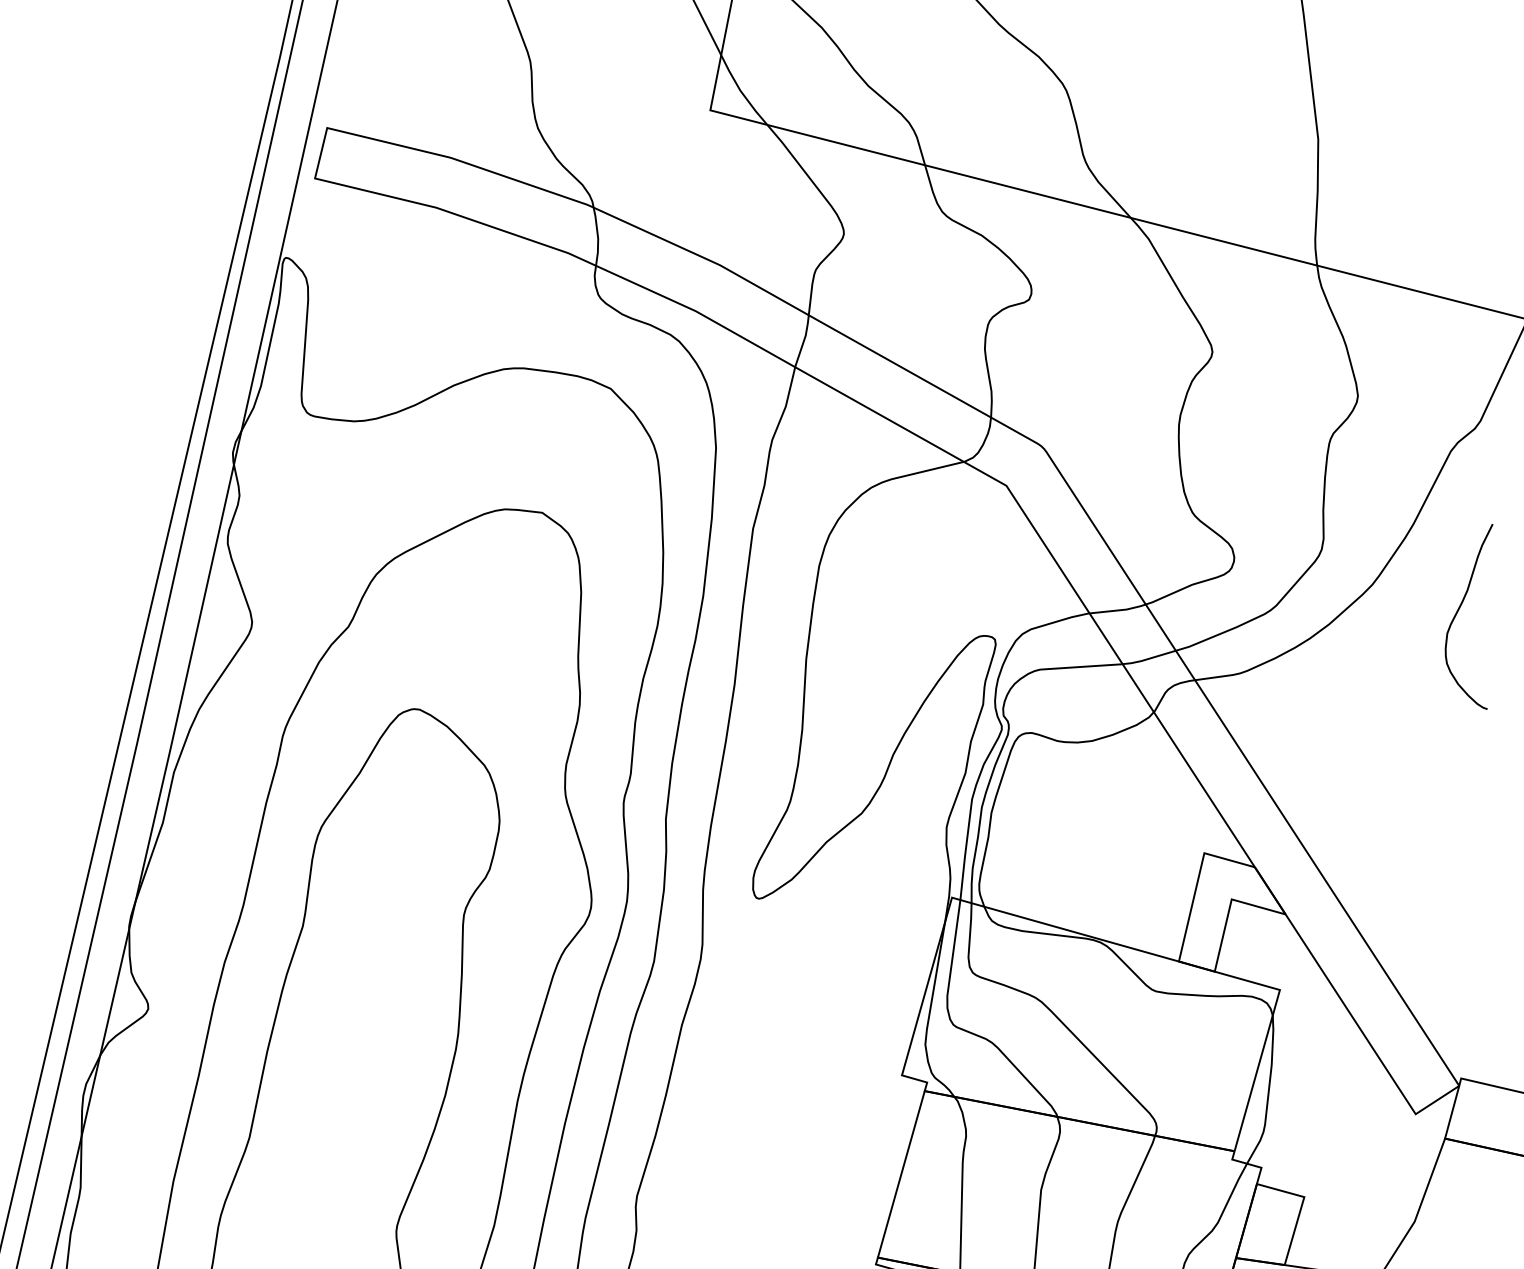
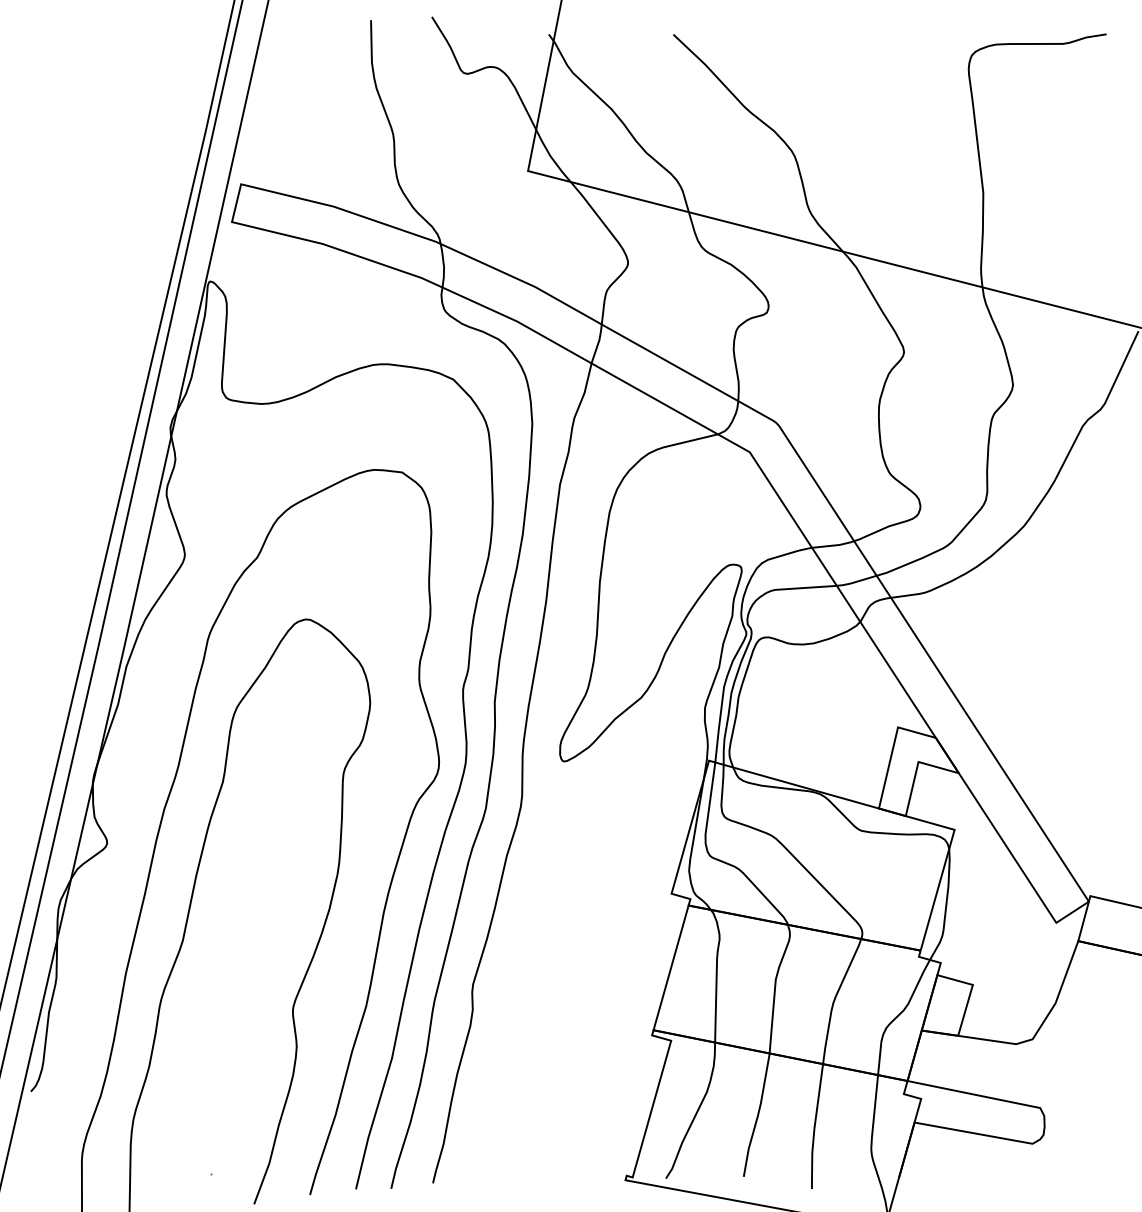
curve: (1458, 612) -> (1088, 547), removed

